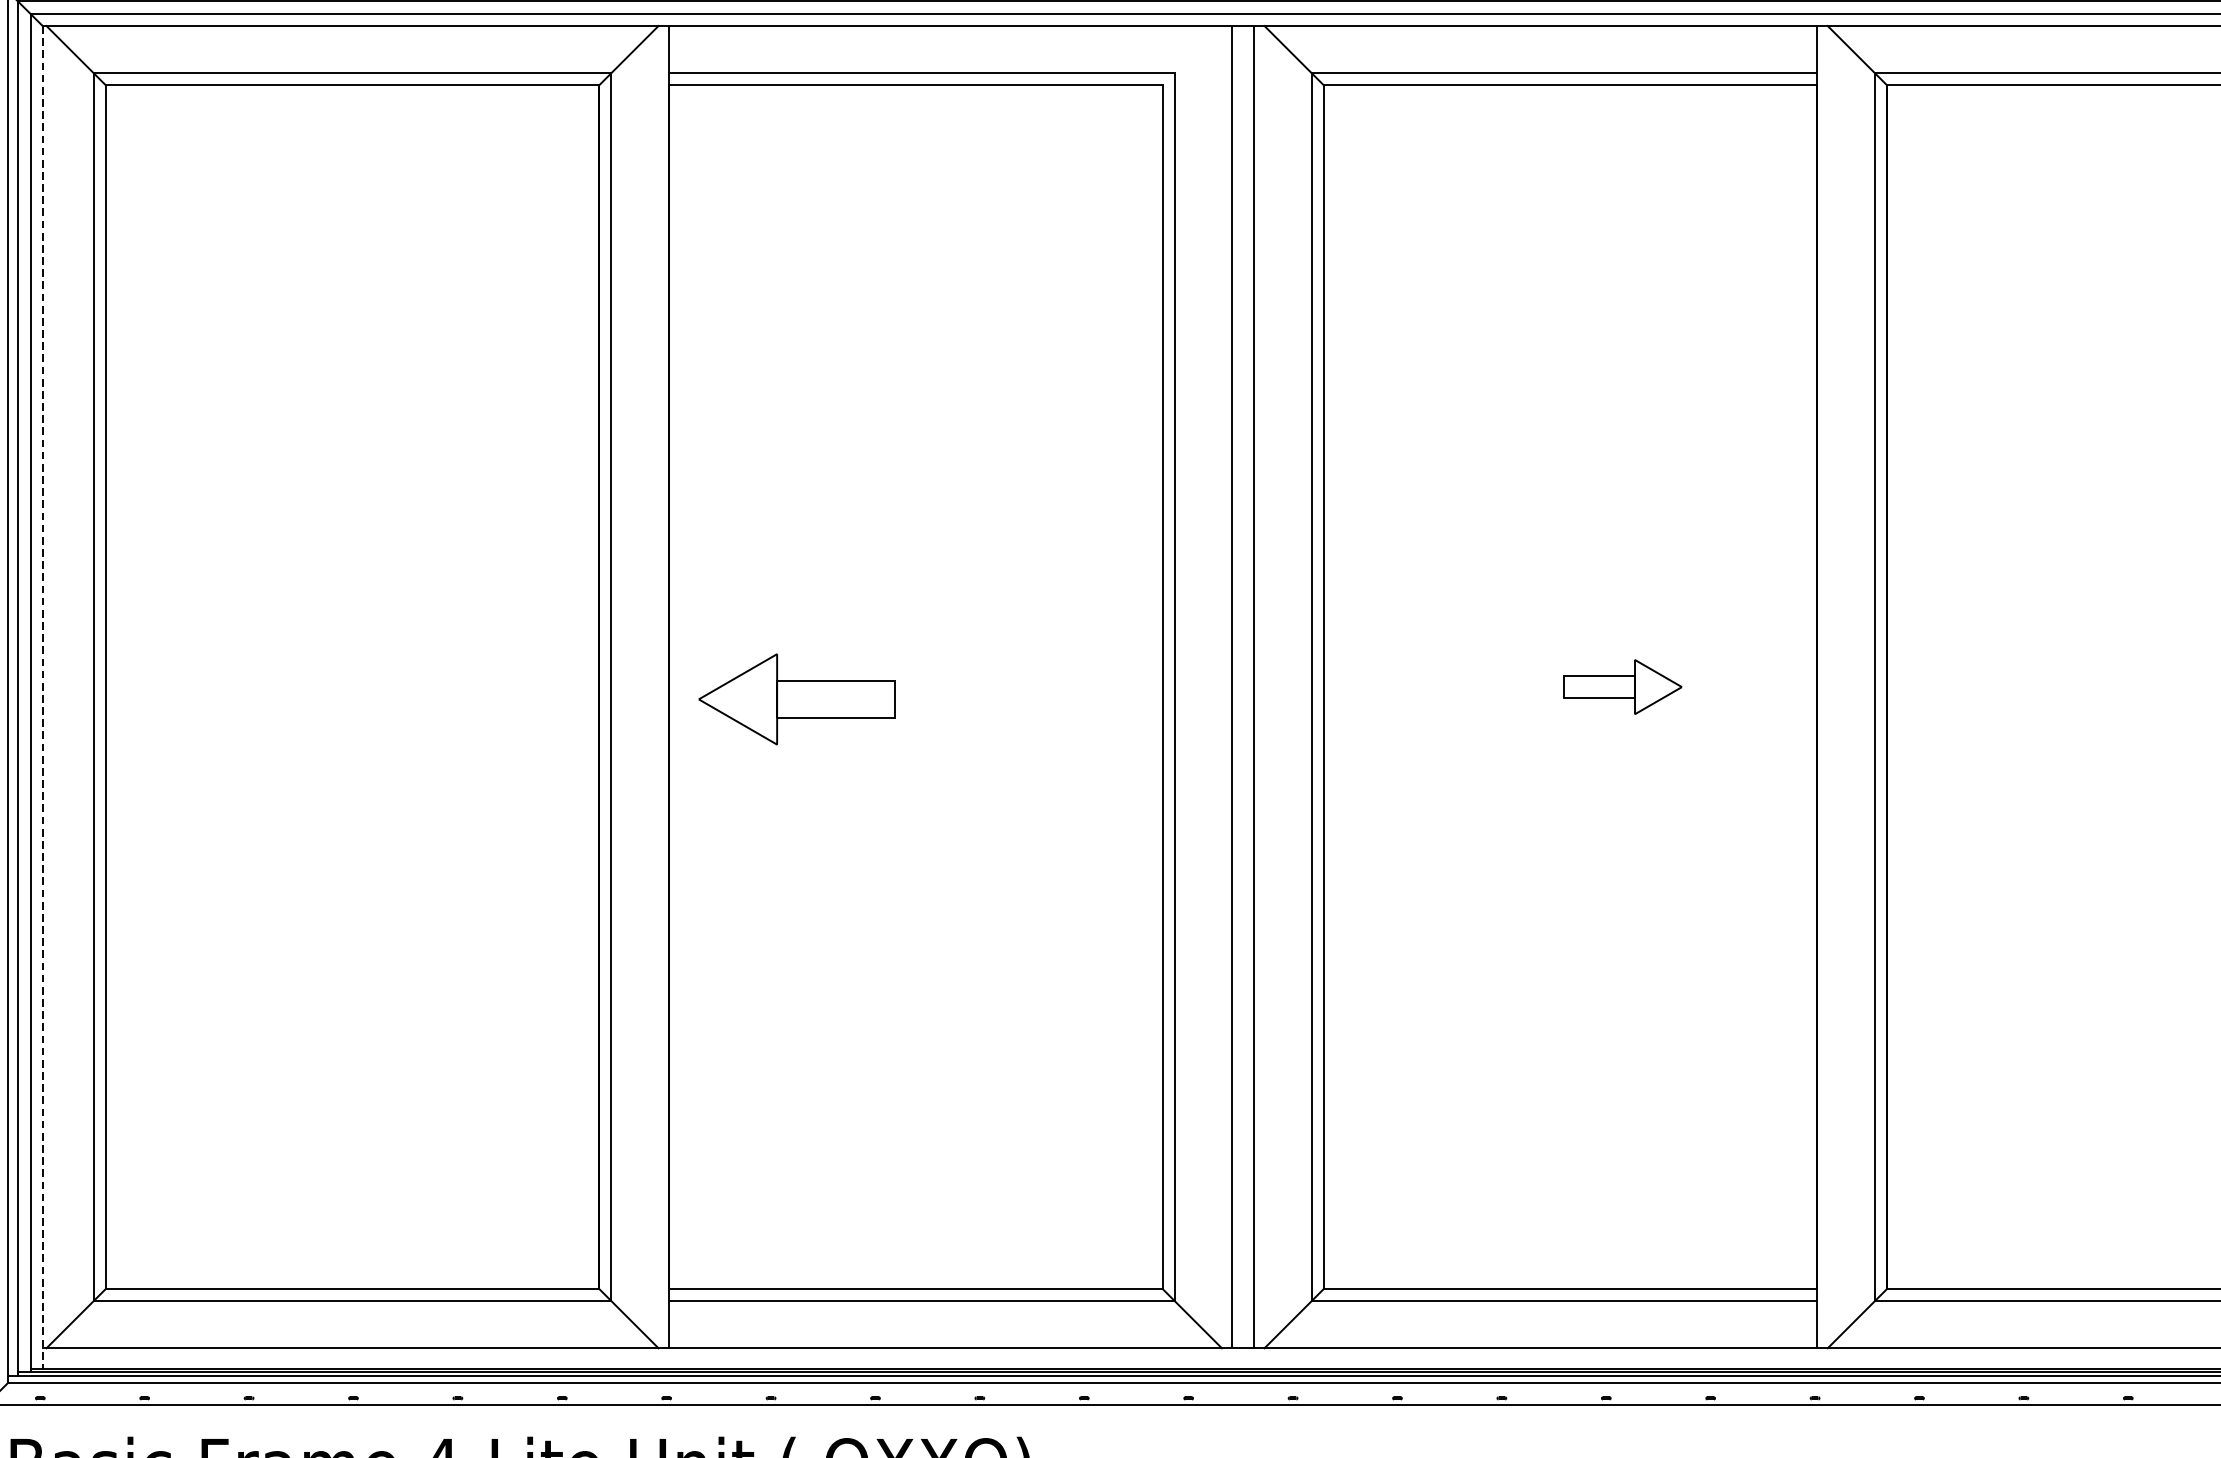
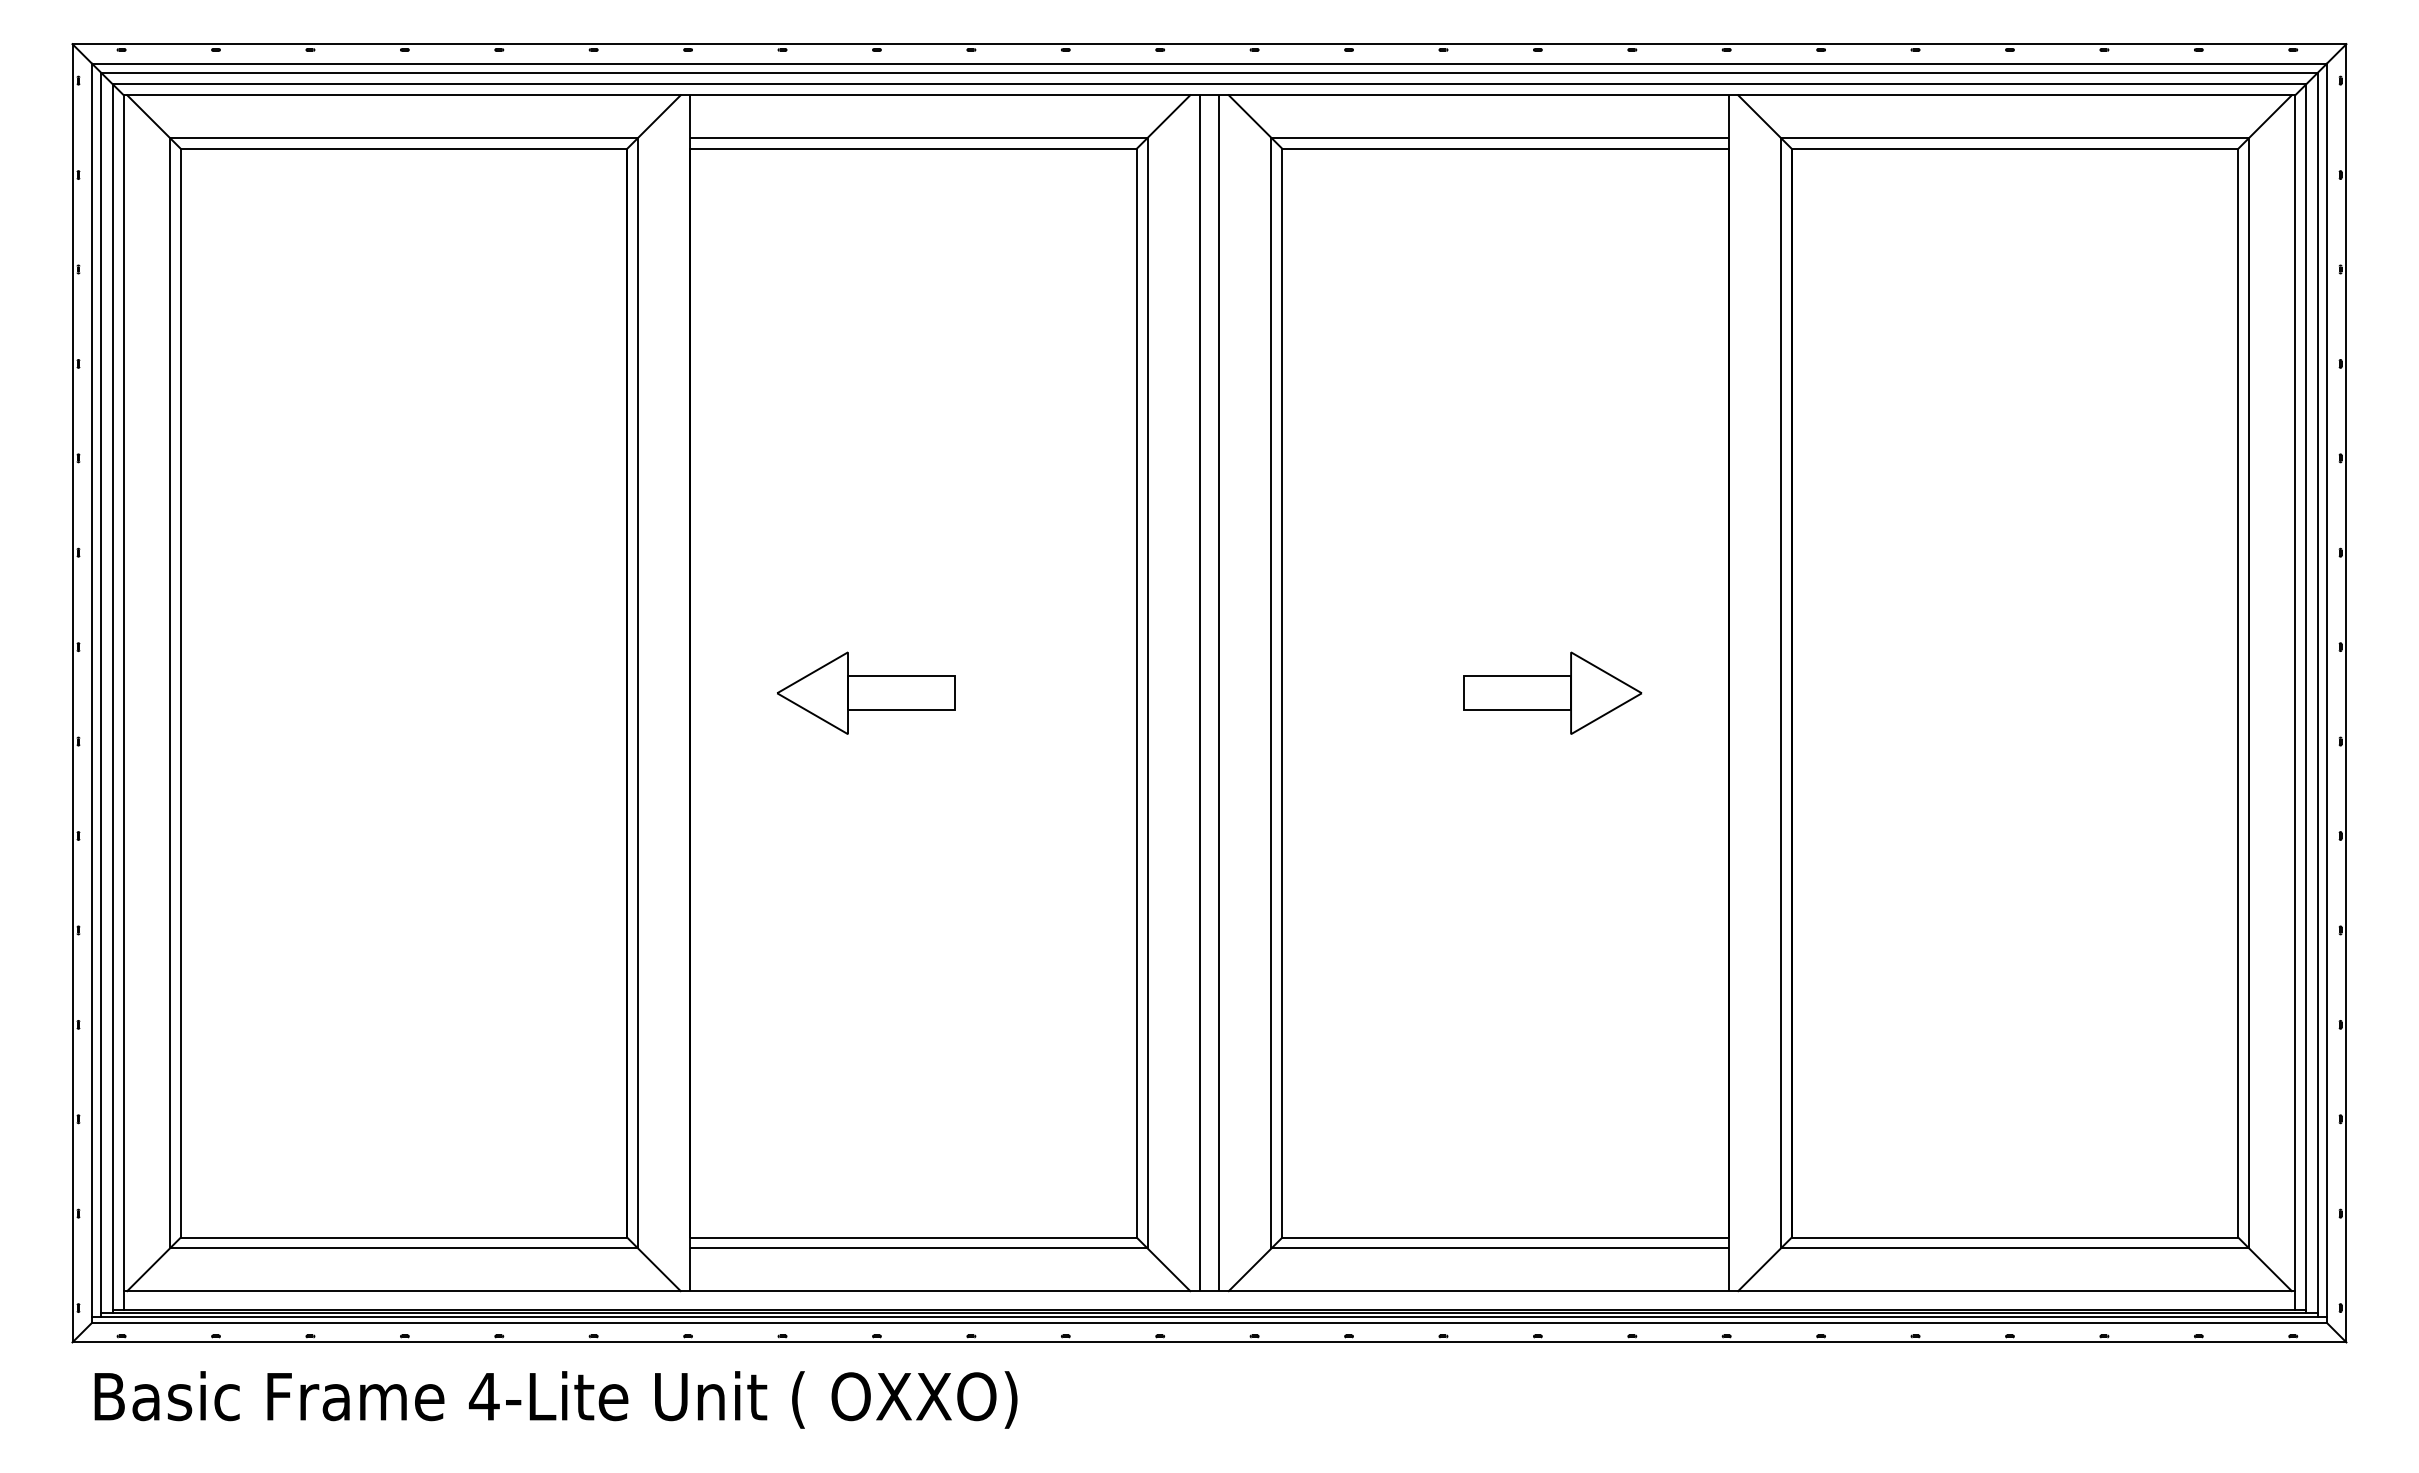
line: (1192, 55) -> (1163, 121), added
part: (1622, 686) -> (1552, 692), size x1.67
line: (42, 698) -> (123, 703), dashed -> solid
part: (797, 698) -> (866, 692), moved

